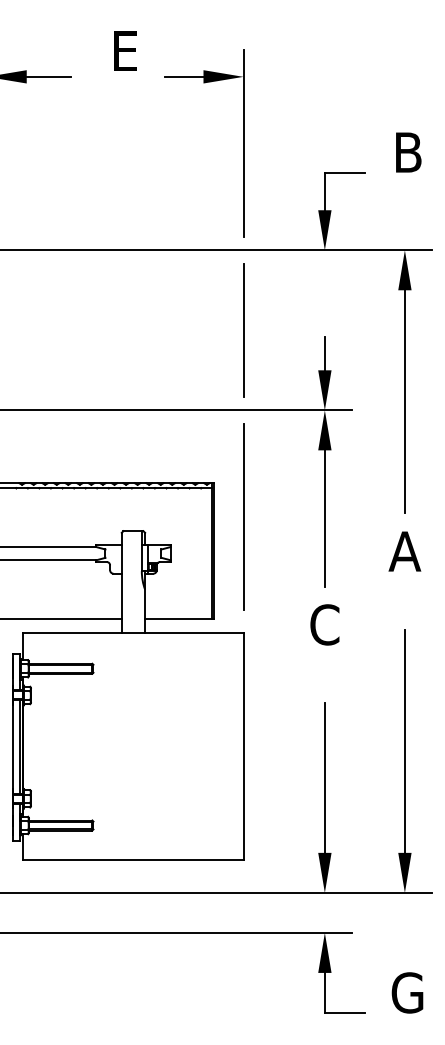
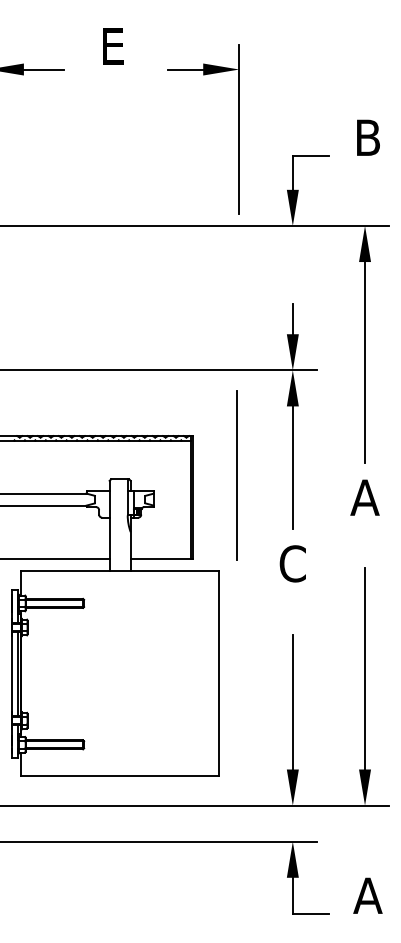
part: (243, 143) -> (239, 129), moved
line: (243, 330) -> (219, 298), removed
line: (243, 516) -> (236, 475), moved
text: (407, 992) -> (367, 895), G -> A

